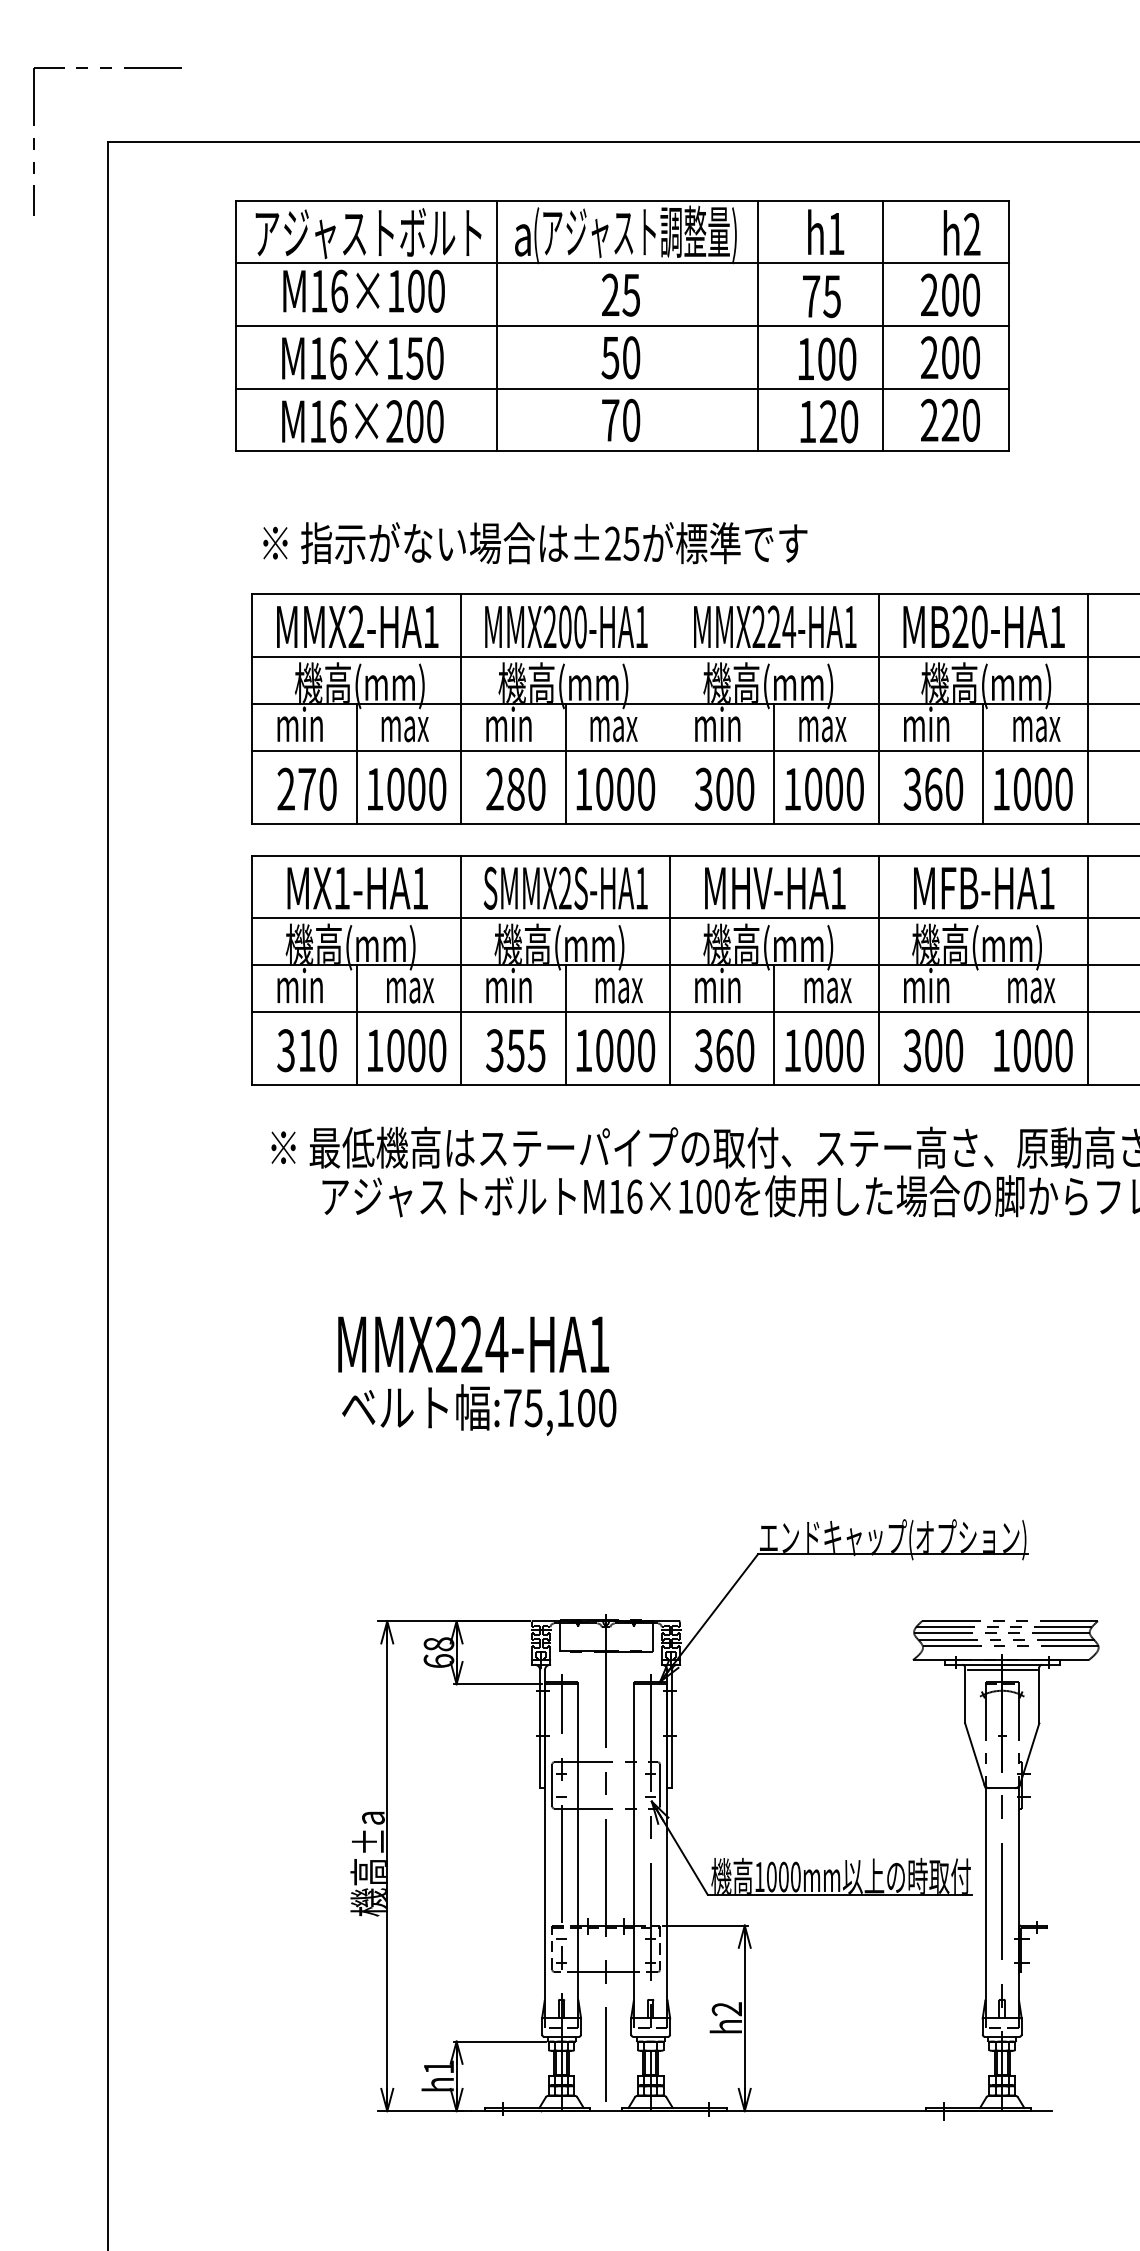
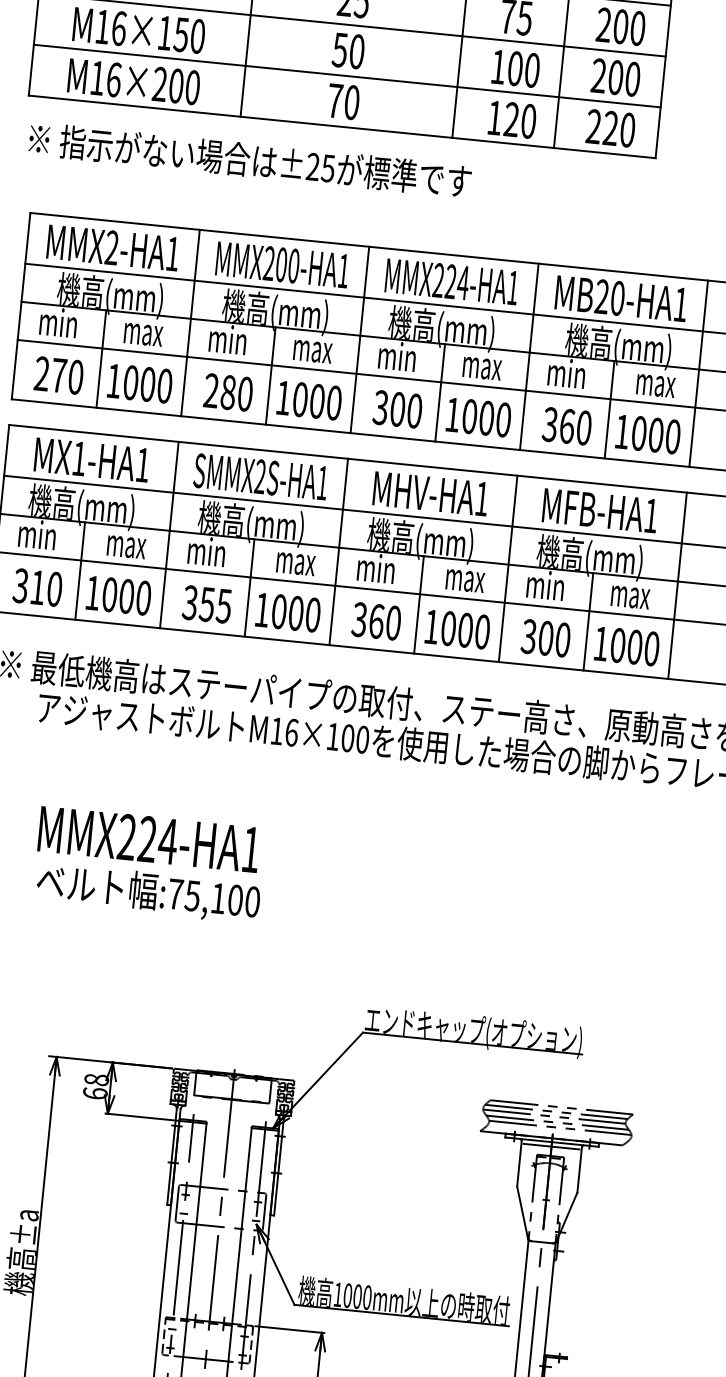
text: (535, 543) -> (250, 160), moved
line: (670, 708) -> (360, 339), added
line: (983, 1025) -> (588, 621), added

